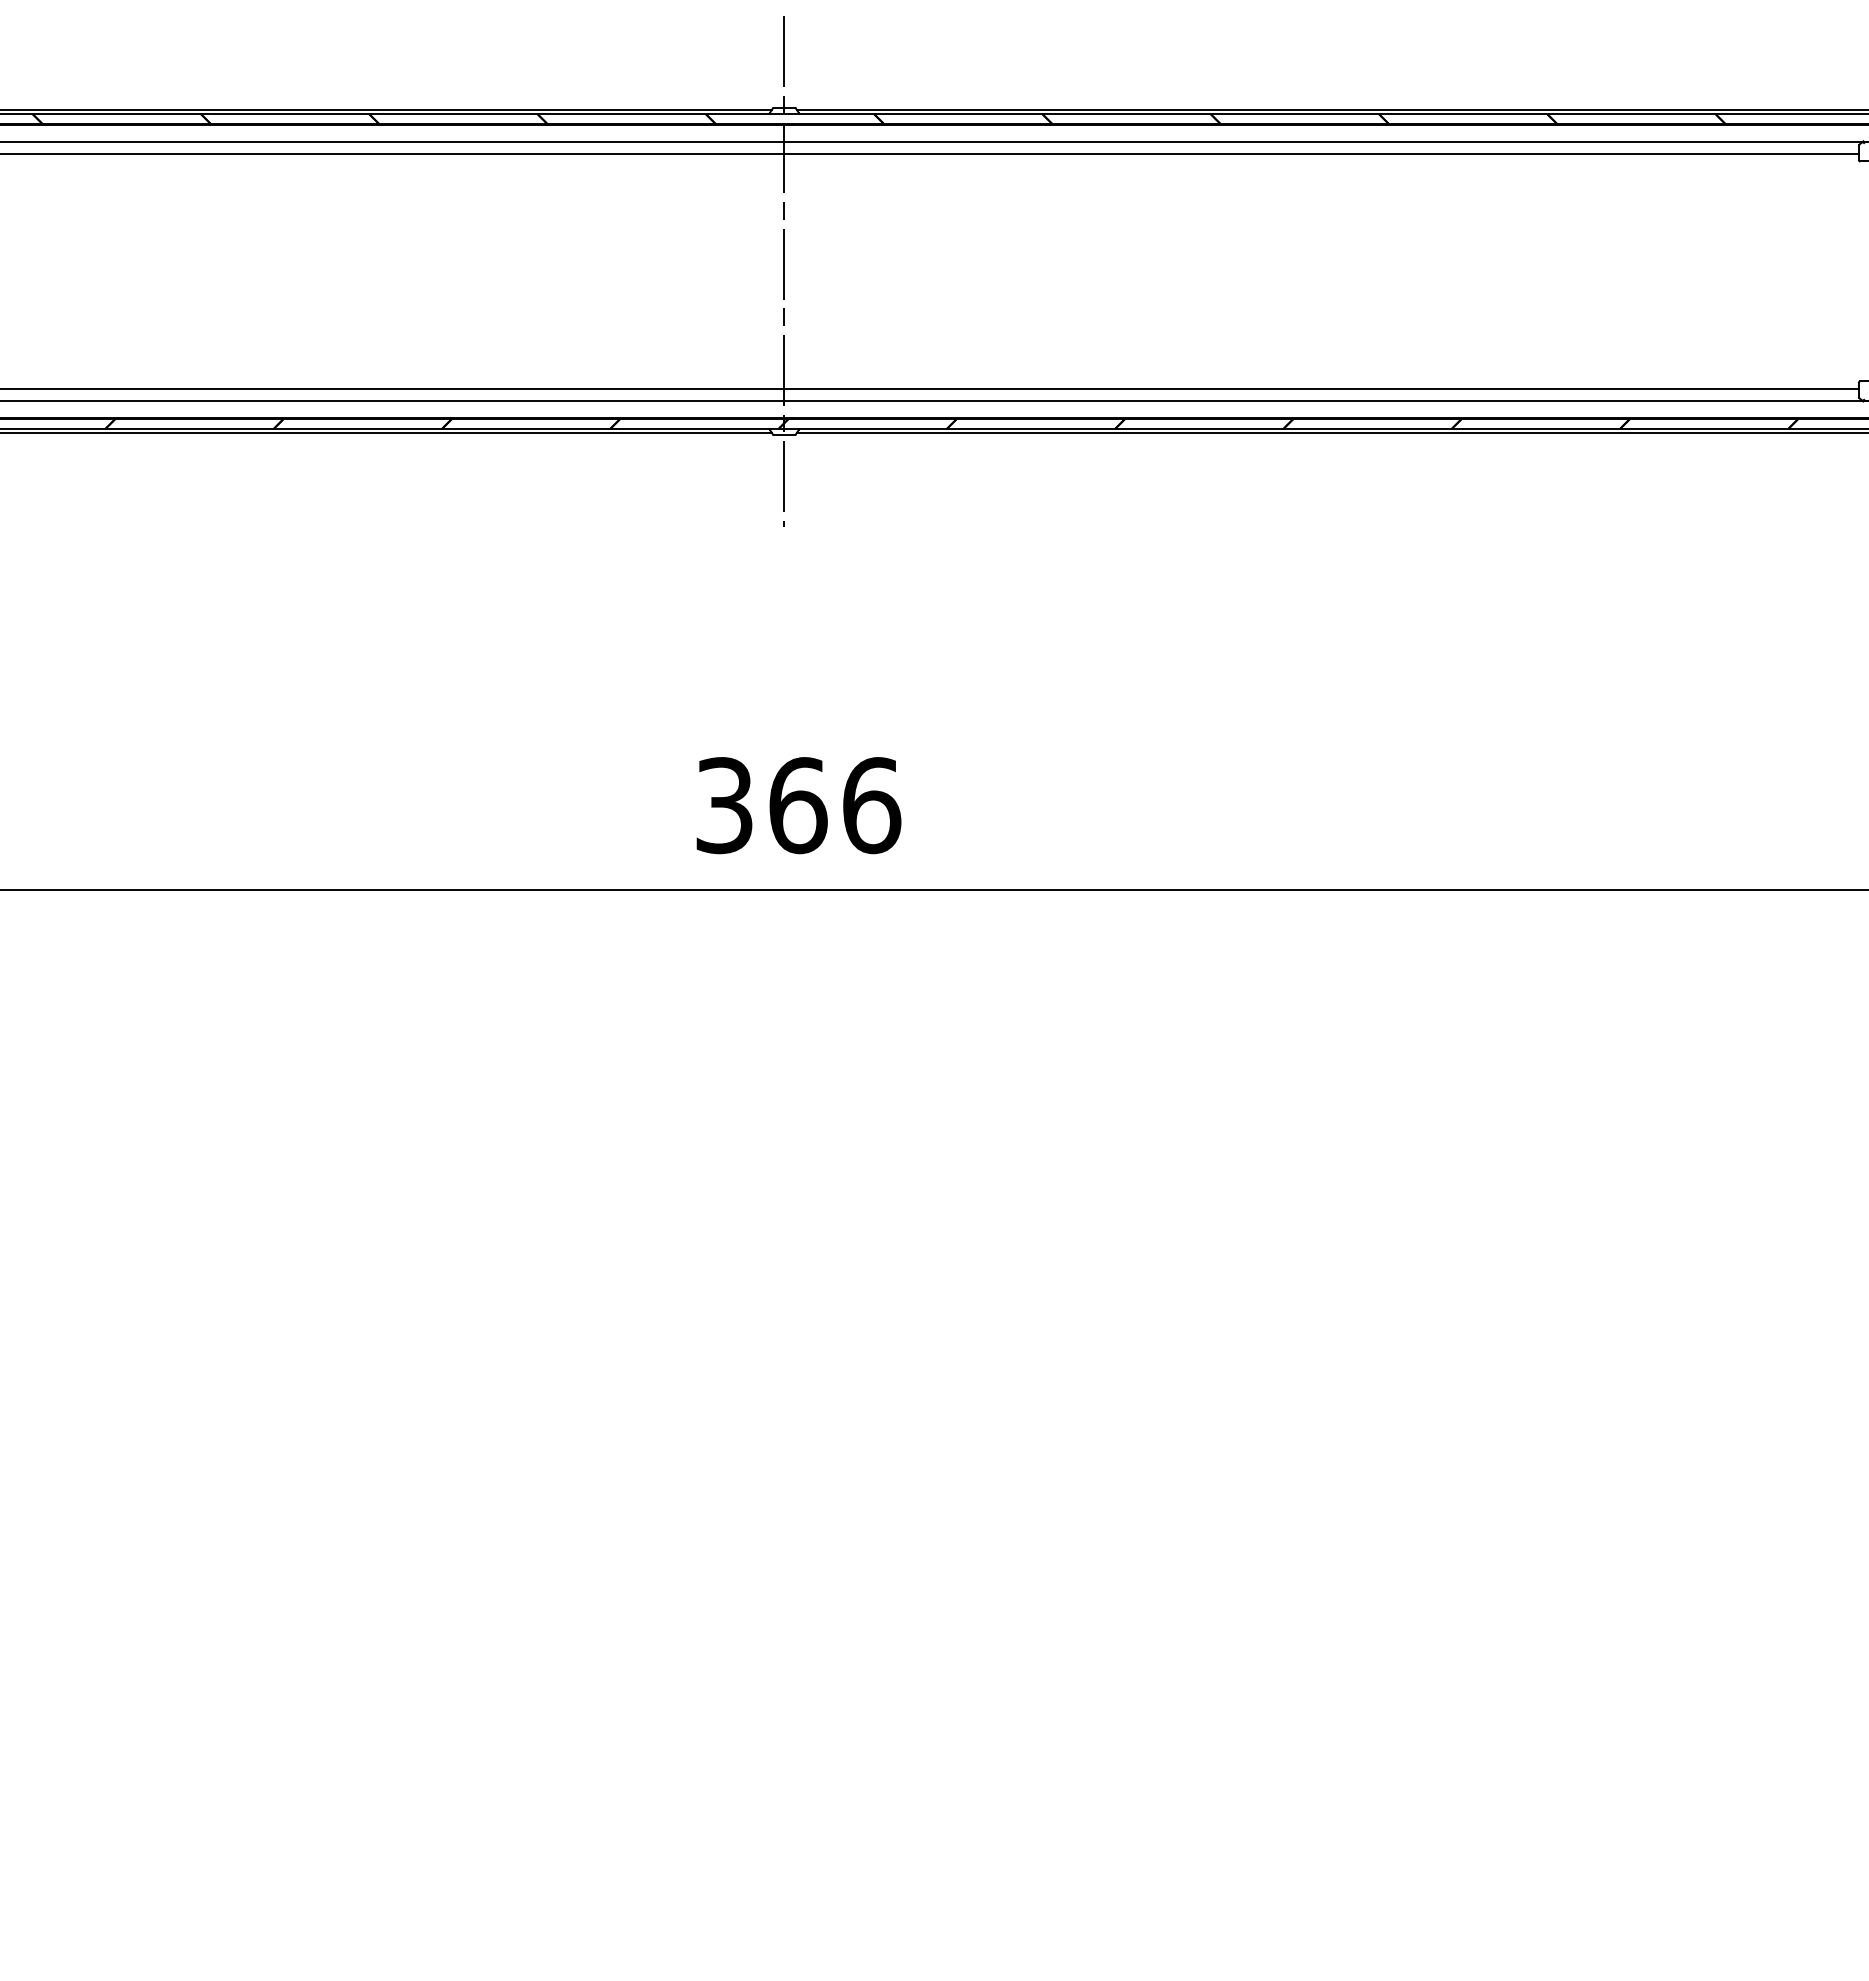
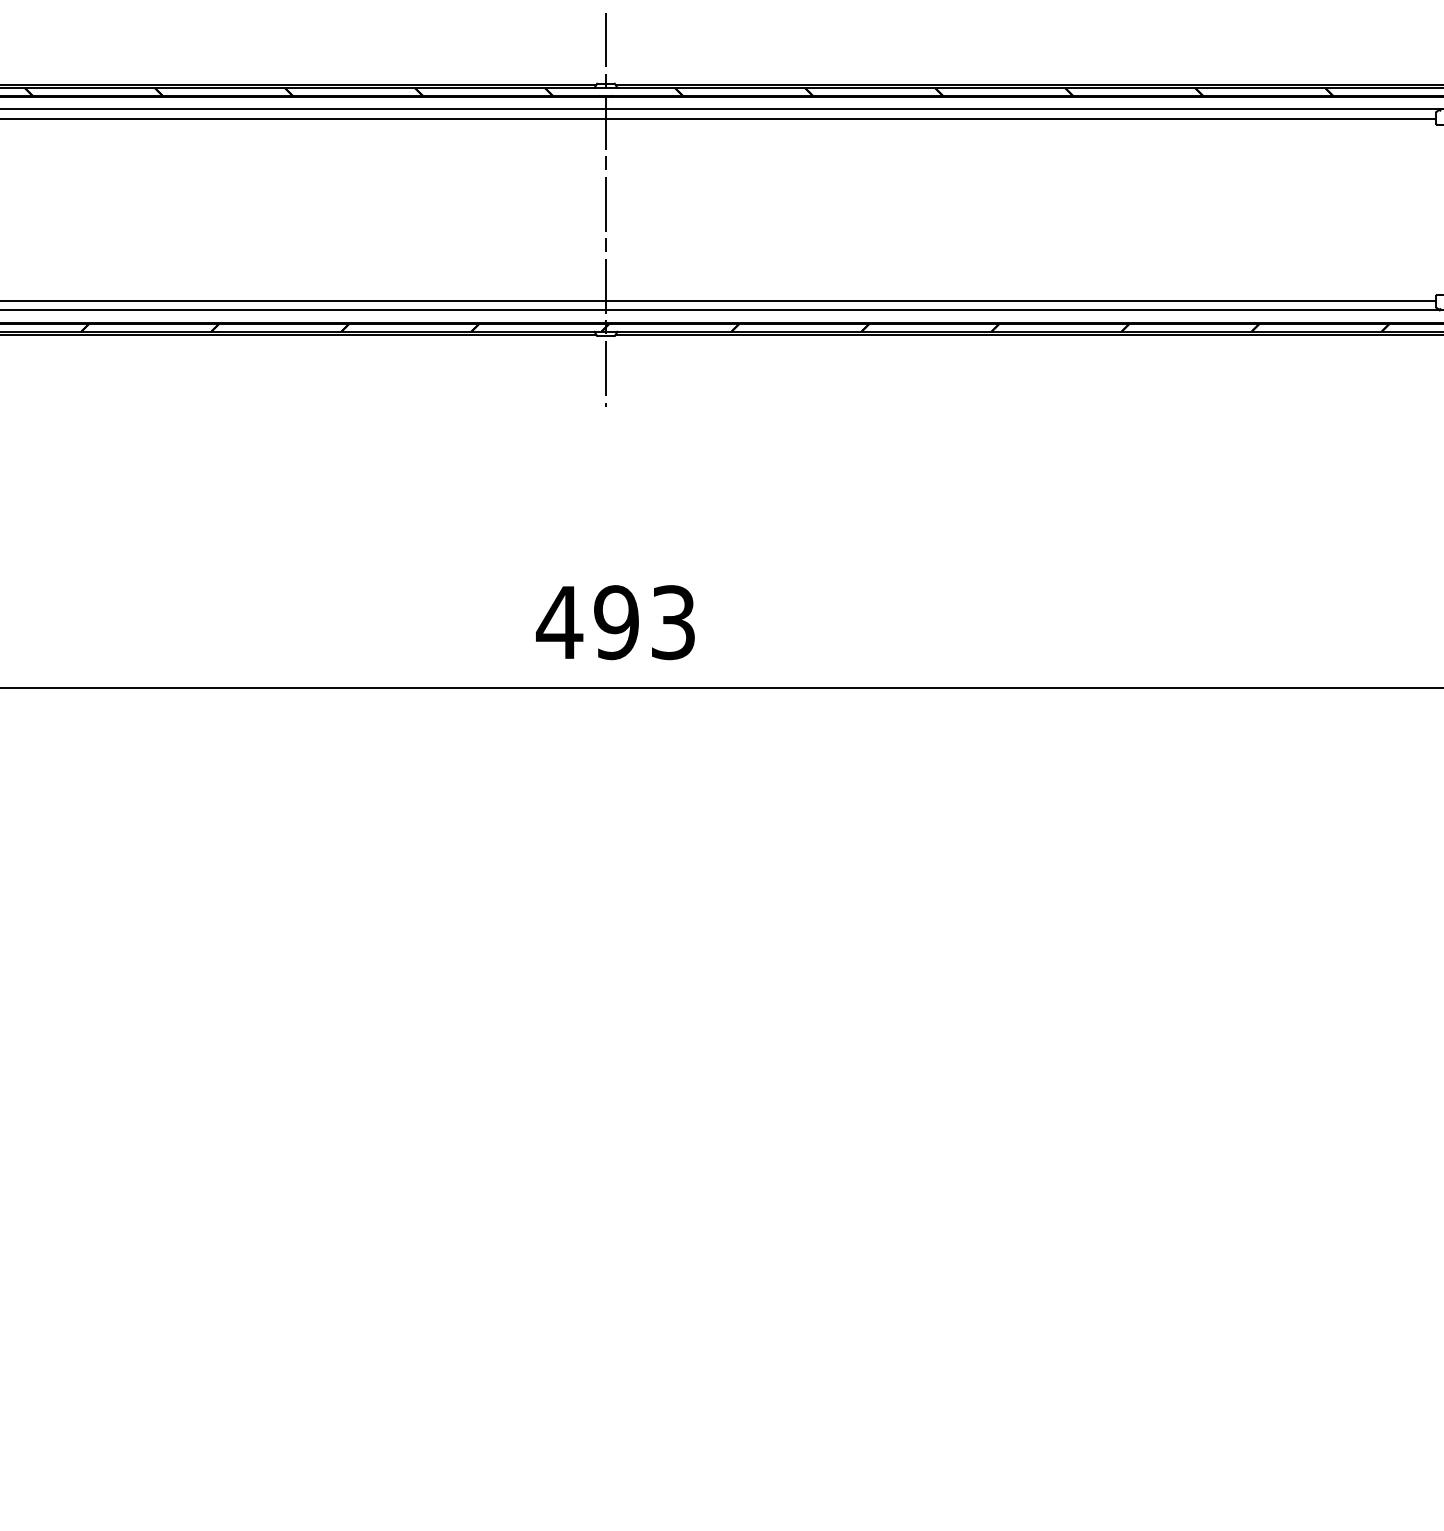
text: (797, 805) -> (616, 622), 366 -> 493

